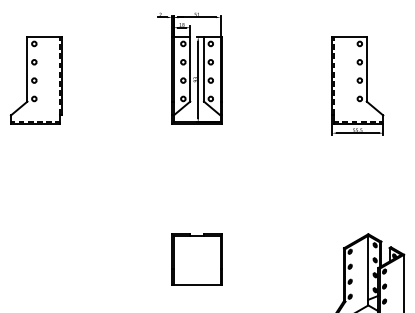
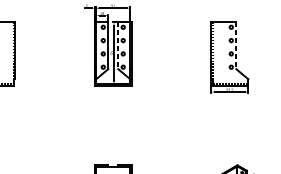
line: (203, 69) -> (117, 45), solid -> dashed
line: (366, 69) -> (236, 45), solid -> dashed

